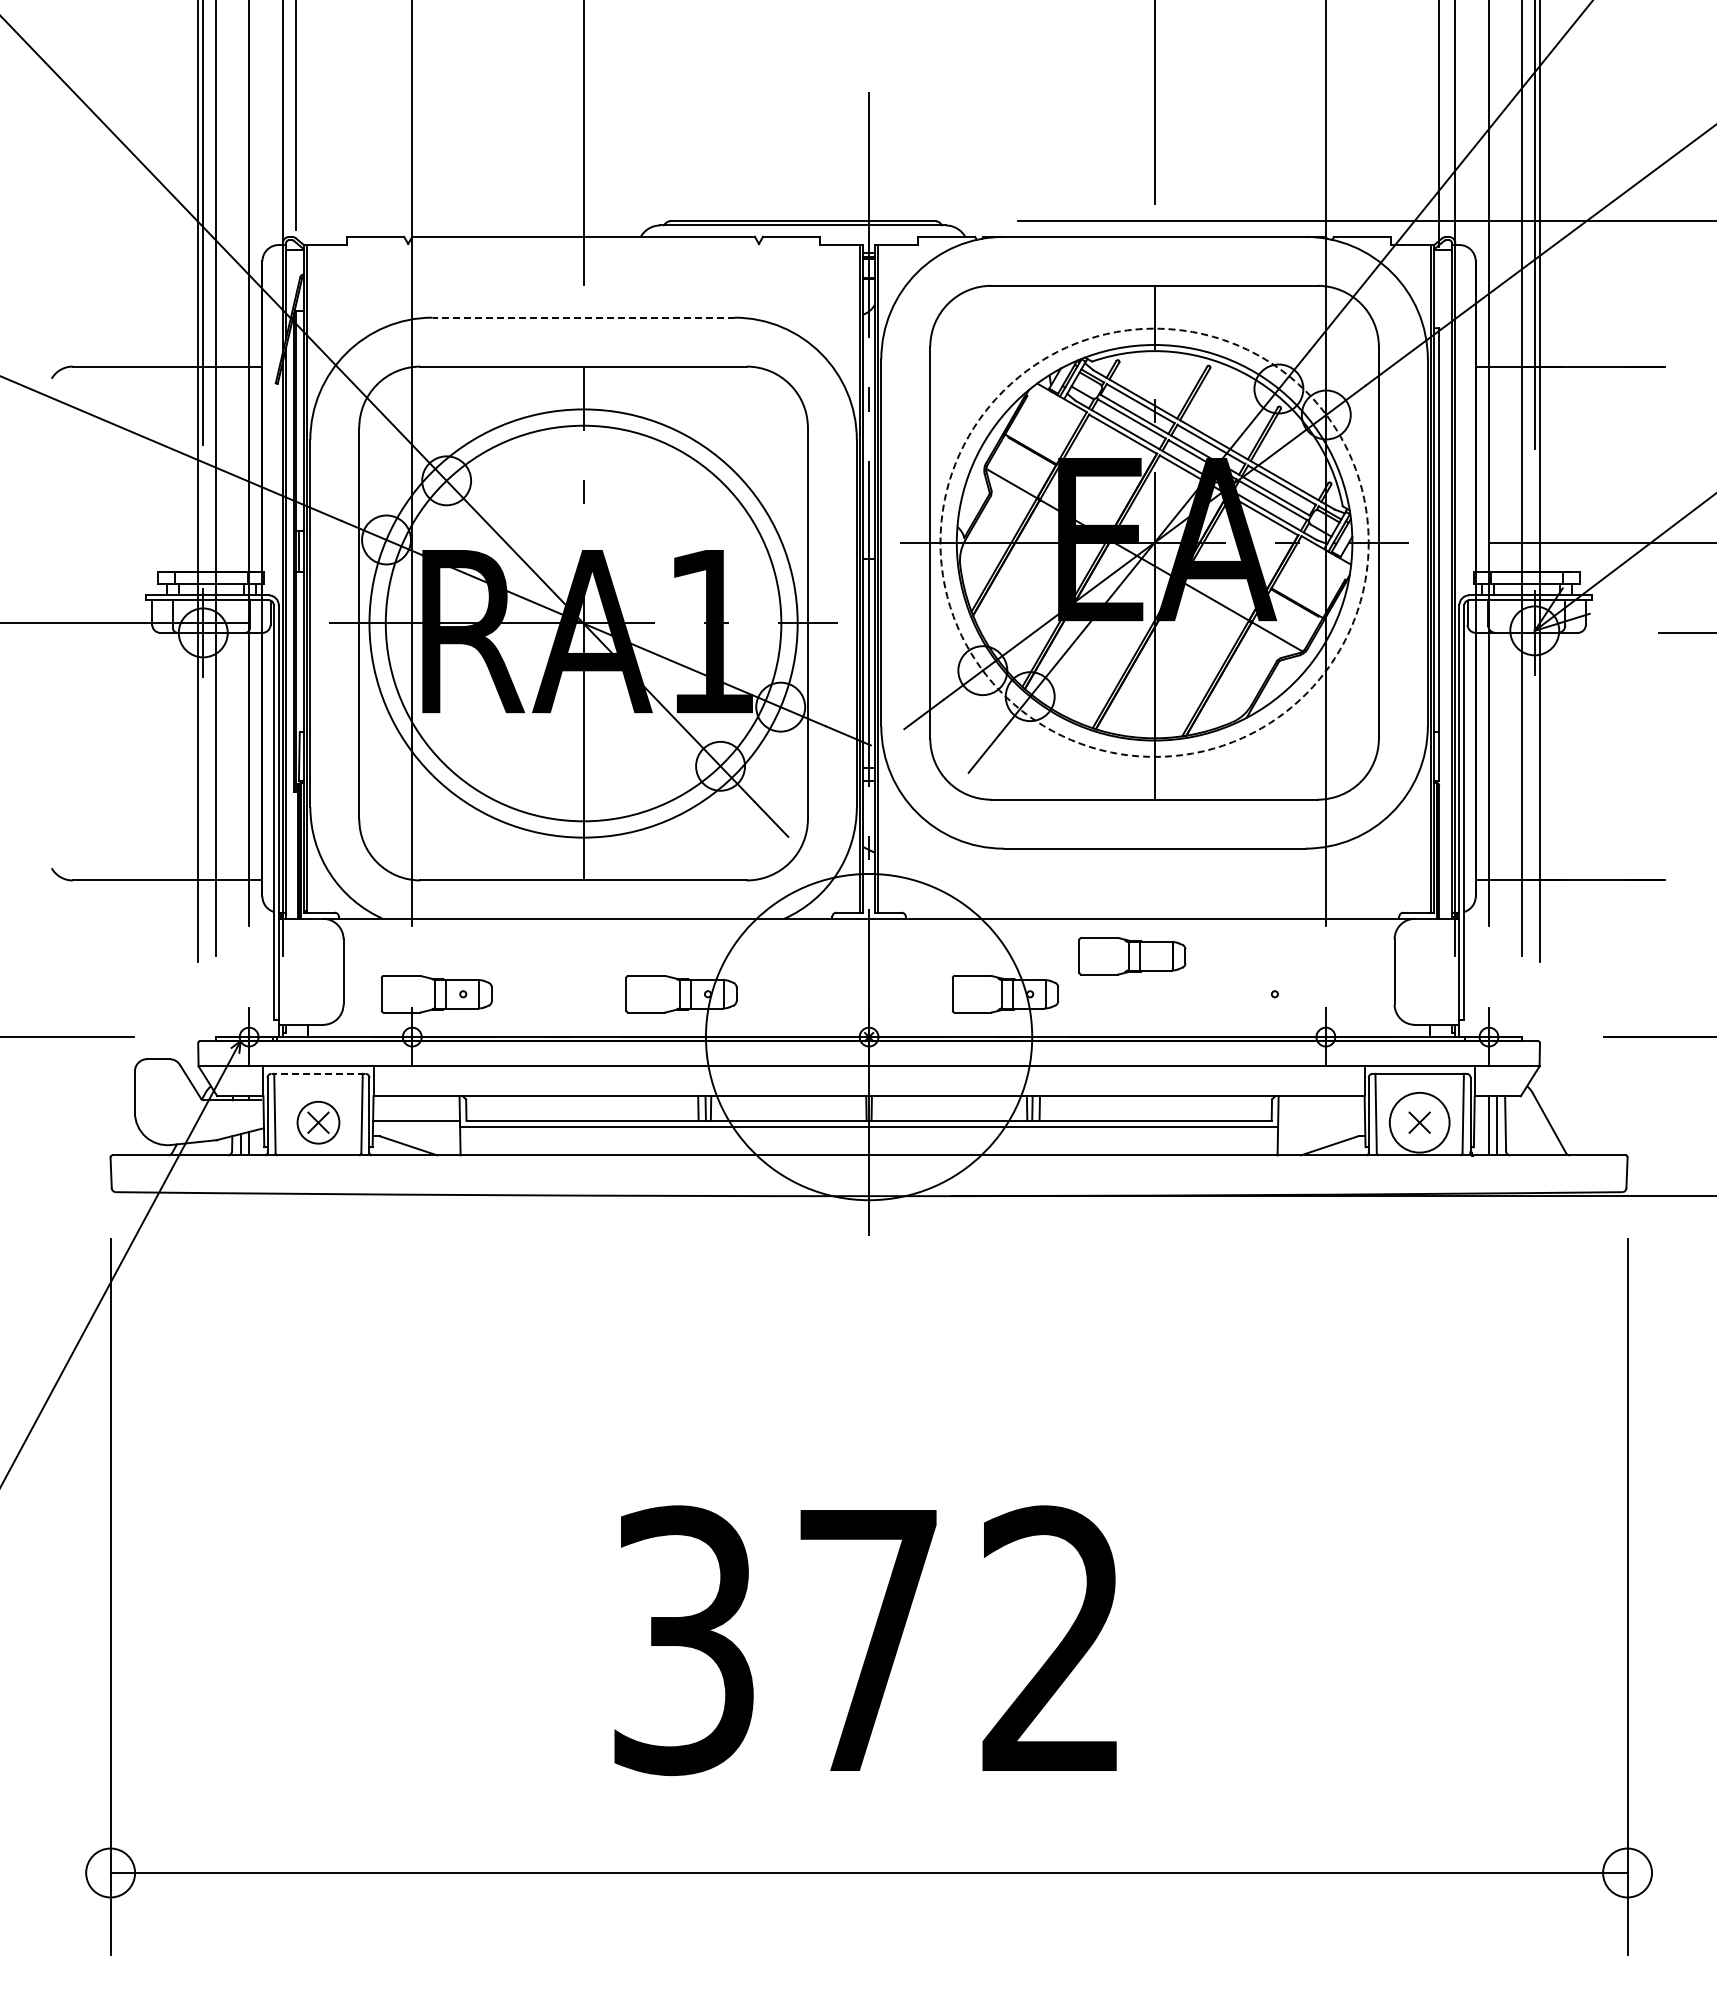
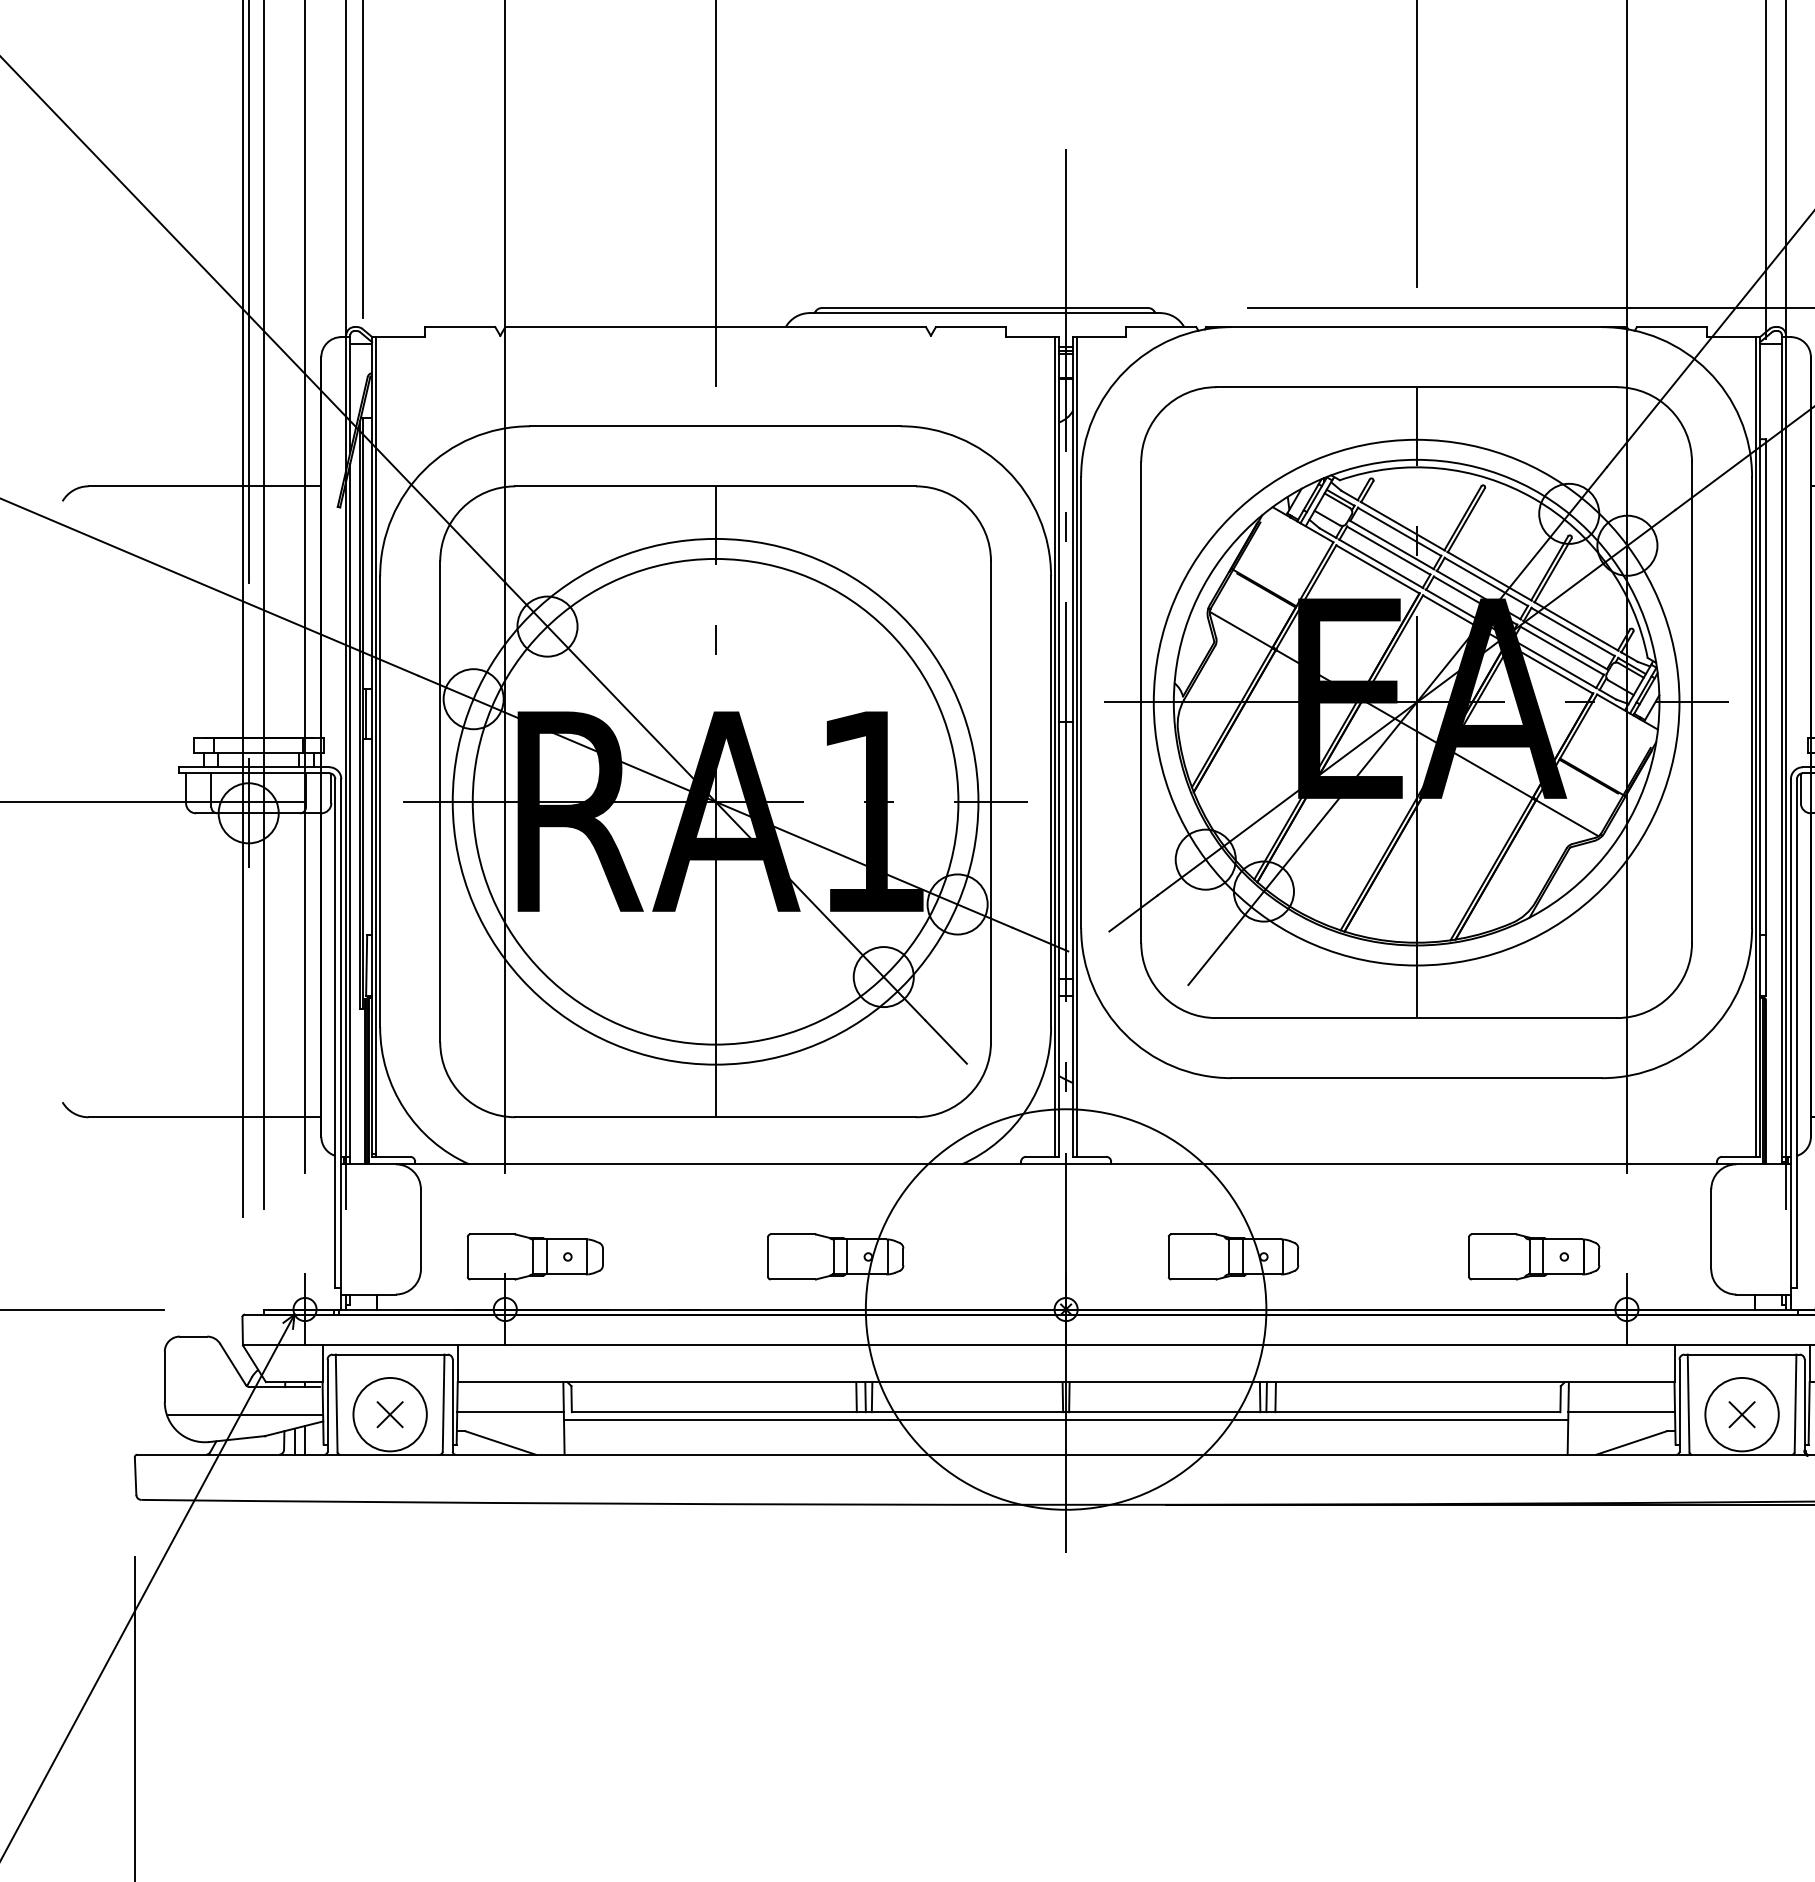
line: (583, 317) -> (715, 426), dashed -> solid
circle: (1154, 542) -> (1416, 702), dashed -> solid
part: (1132, 956) -> (1534, 1257), moved
line: (318, 1073) -> (390, 1354), dashed -> solid
line: (1321, 1120) -> (1621, 1411), added
line: (199, 1122) -> (244, 1414), added
circle: (318, 1122) -> (390, 1414), size x1.43

